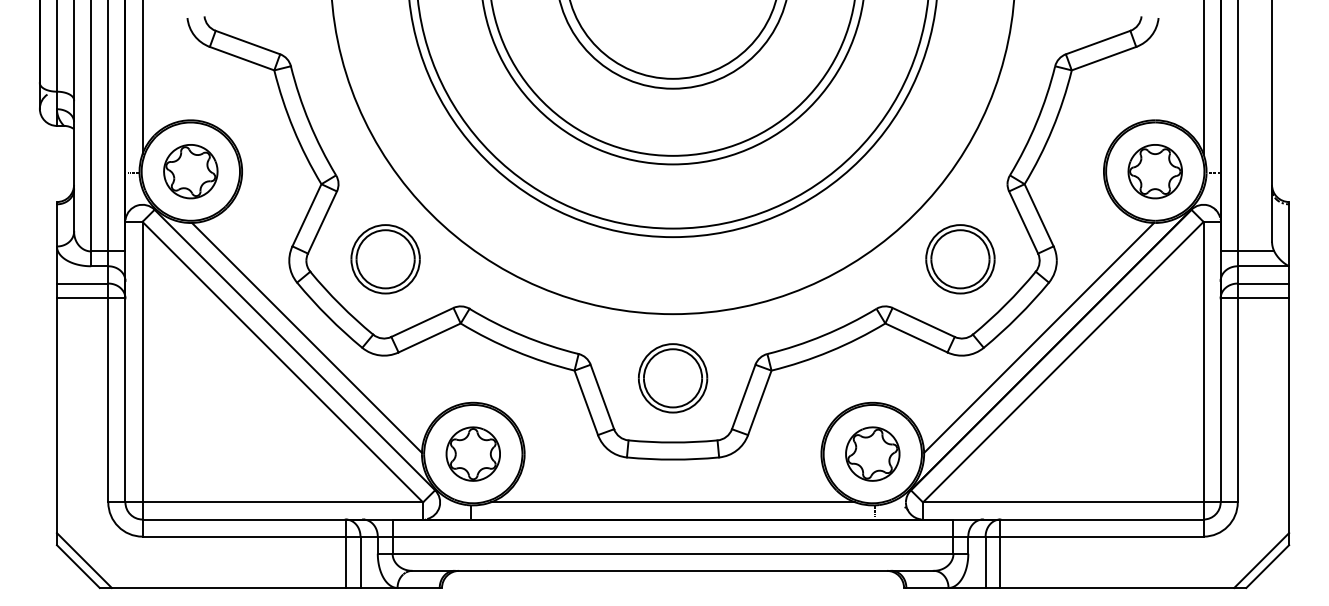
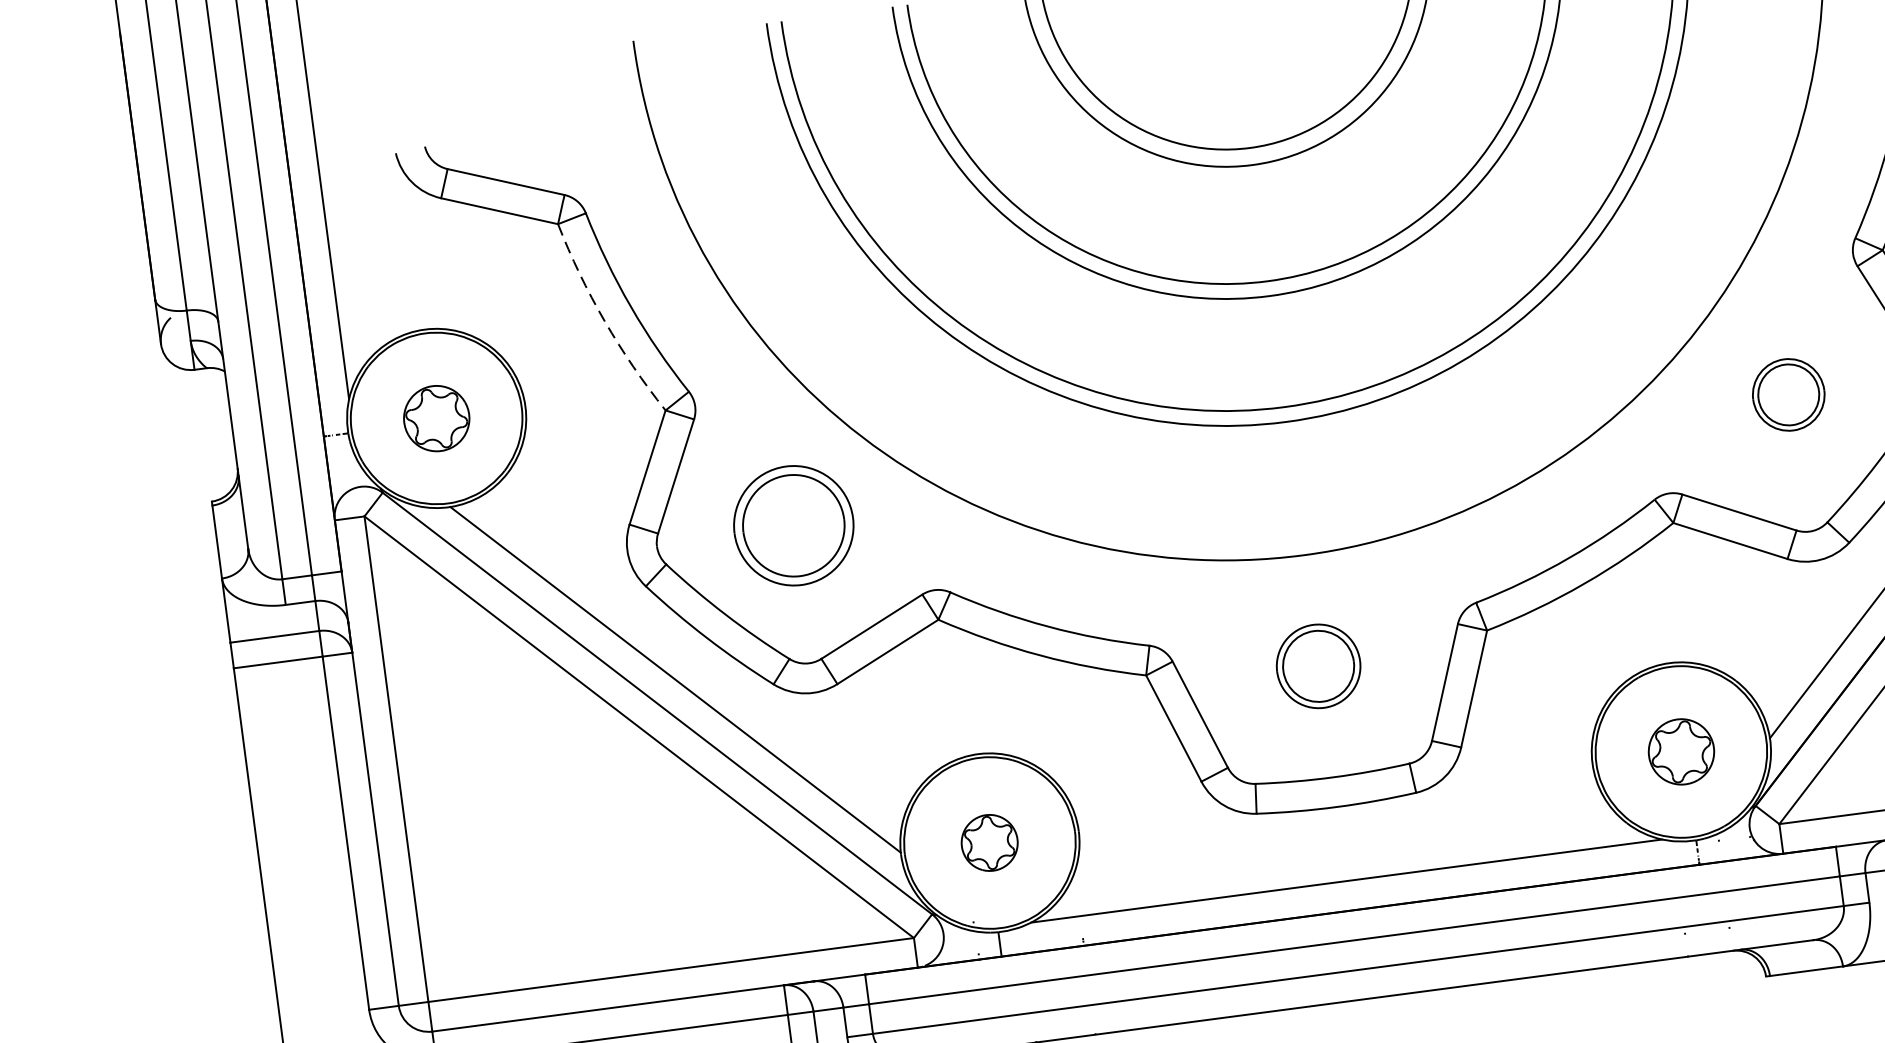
arc: (293, 129) -> (604, 322), solid -> dashed
part: (190, 171) -> (436, 418), size x0.7
part: (960, 259) -> (1788, 395), size x0.6
part: (673, 378) -> (1319, 666), size x0.7
part: (472, 453) -> (988, 842), size x0.6
part: (872, 453) -> (1680, 750), size x0.7

